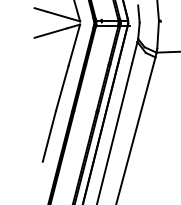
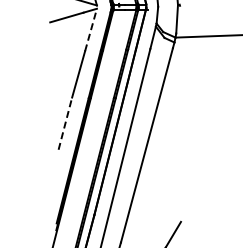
line: (74, 44) -> (91, 29), solid -> dashed
line: (49, 136) -> (65, 123), solid -> dashed

